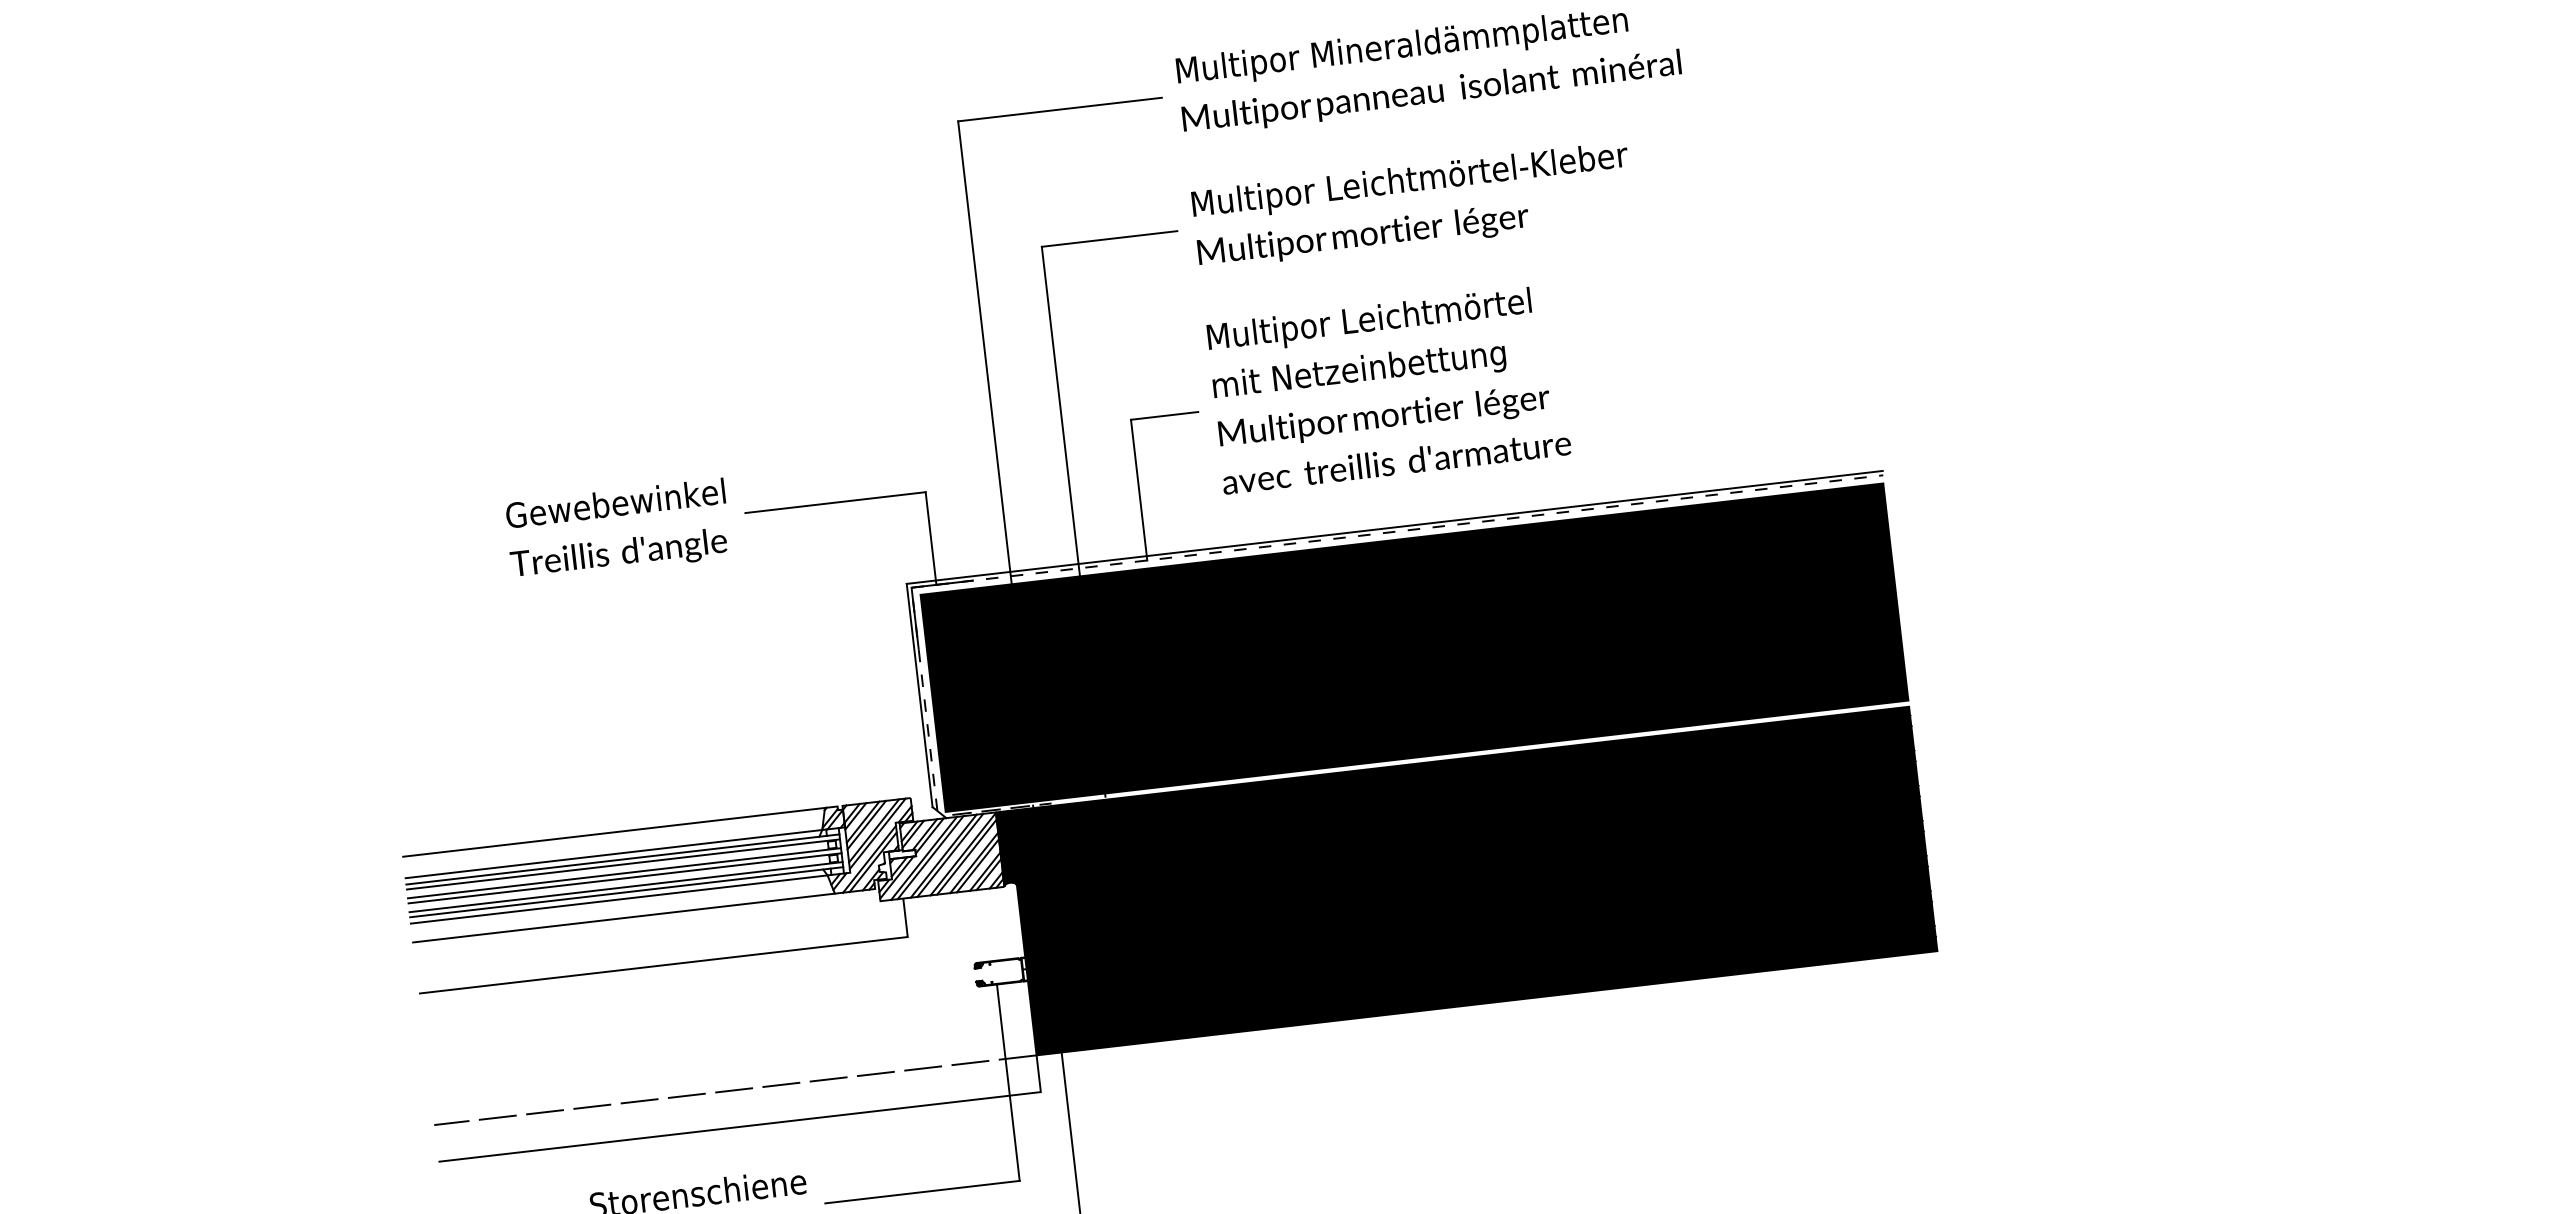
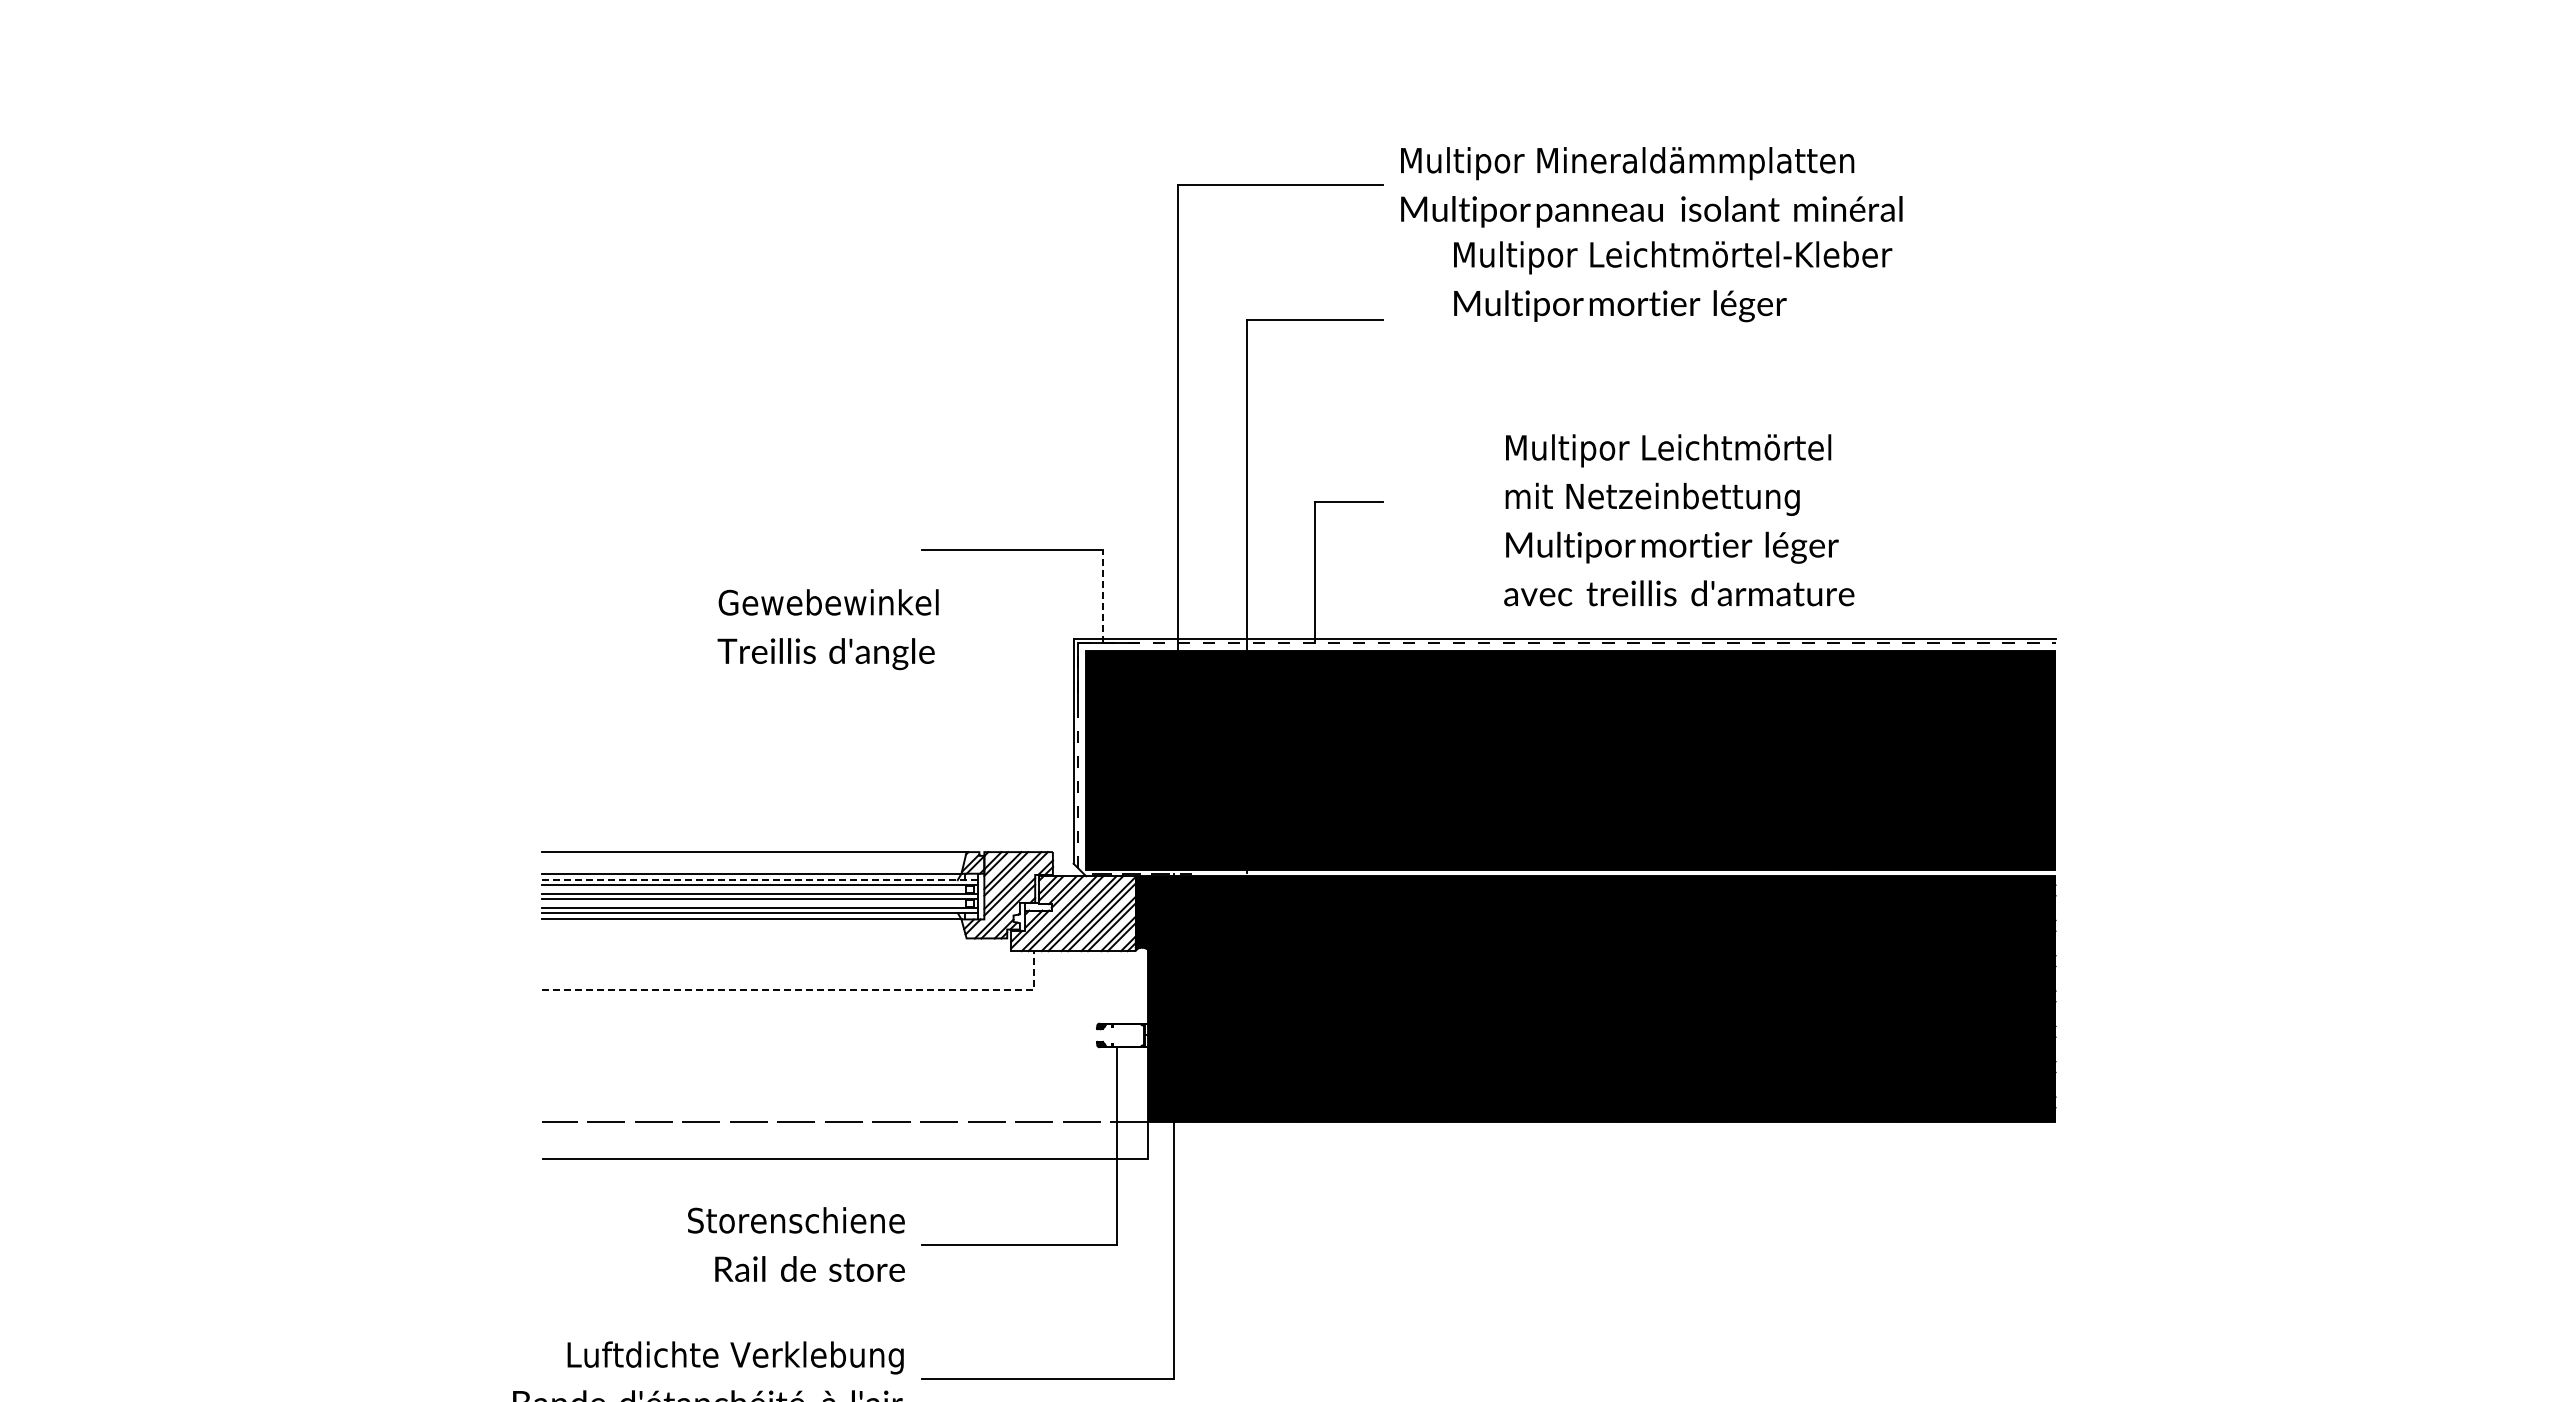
text: (1413, 205) -> (1673, 281), moved
text: (1388, 389) -> (1679, 520), moved
text: (617, 530) -> (827, 629), moved
line: (930, 538) -> (1102, 596), solid -> dashed
line: (623, 859) -> (760, 880), solid -> dashed
line: (624, 918) -> (754, 938), removed
line: (683, 962) -> (808, 989), solid -> dashed

